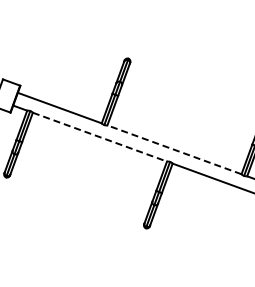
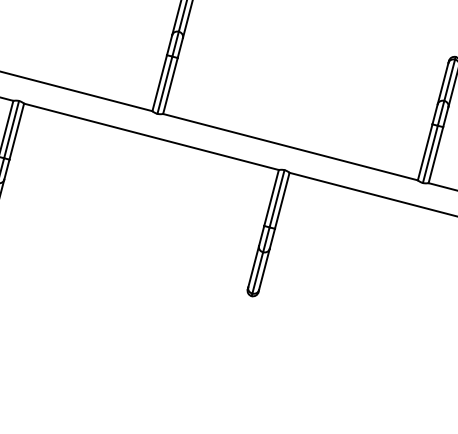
line: (100, 137) -> (152, 137), dashed -> solid
line: (174, 149) -> (290, 146), dashed -> solid

